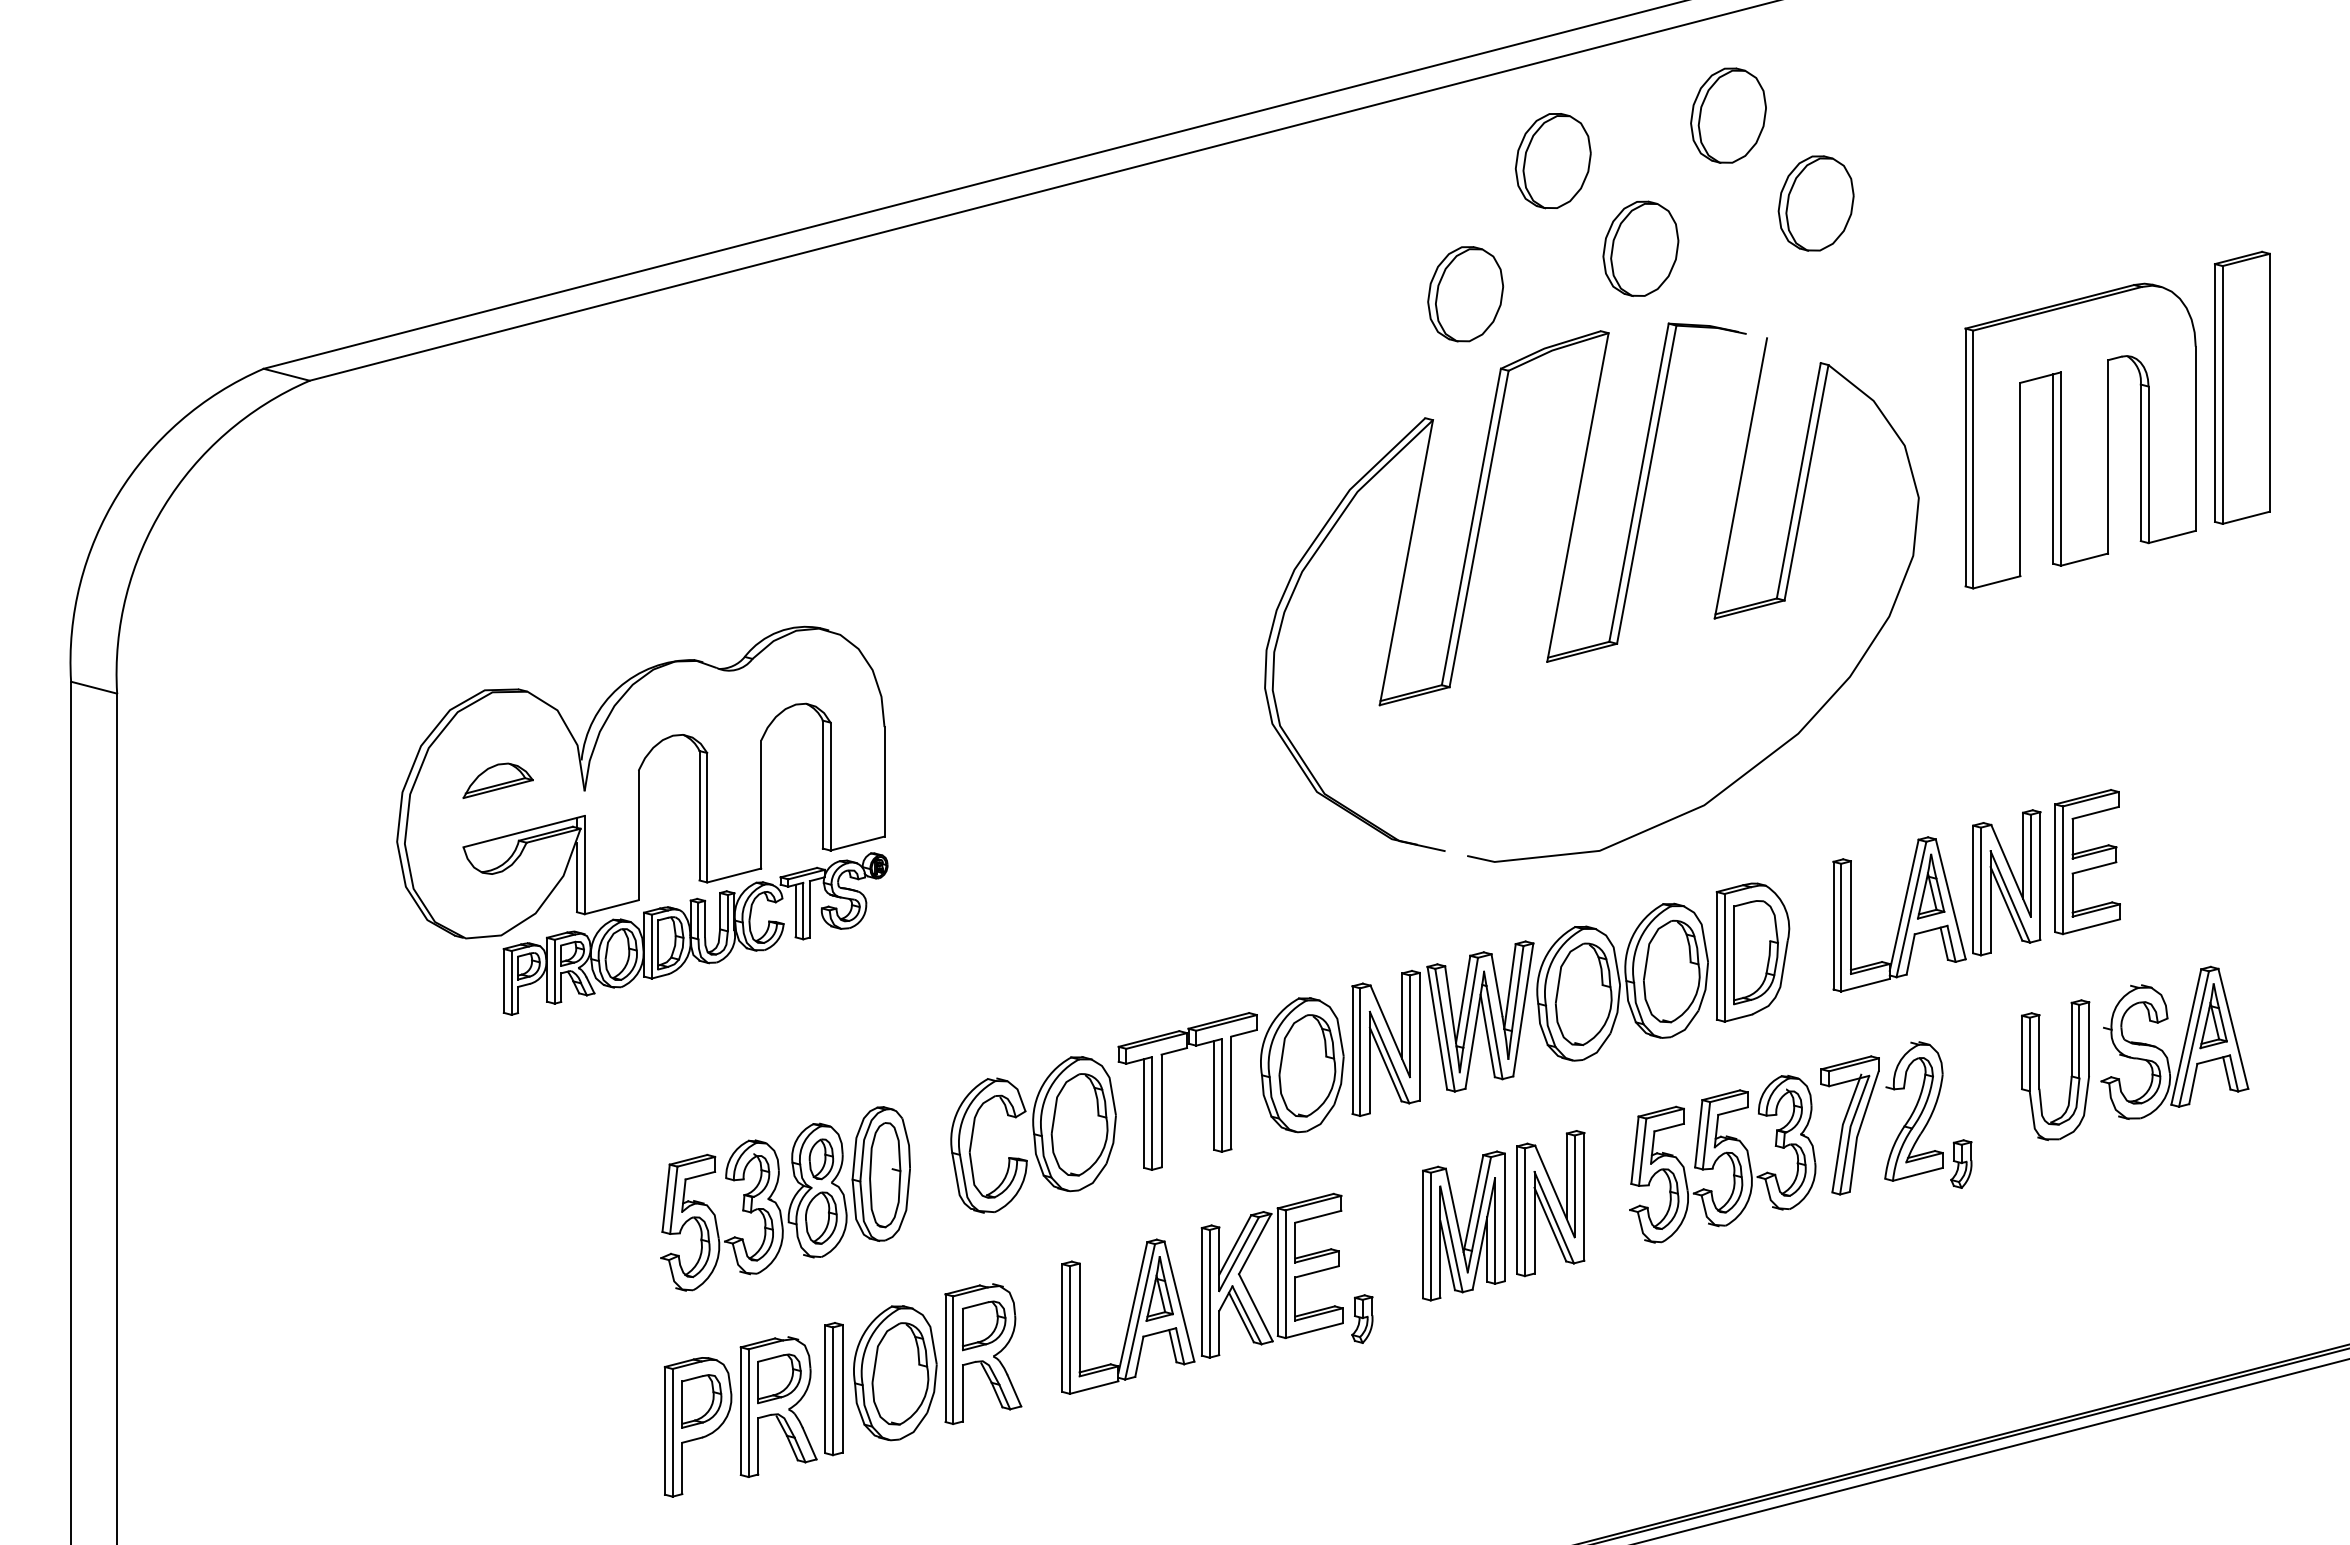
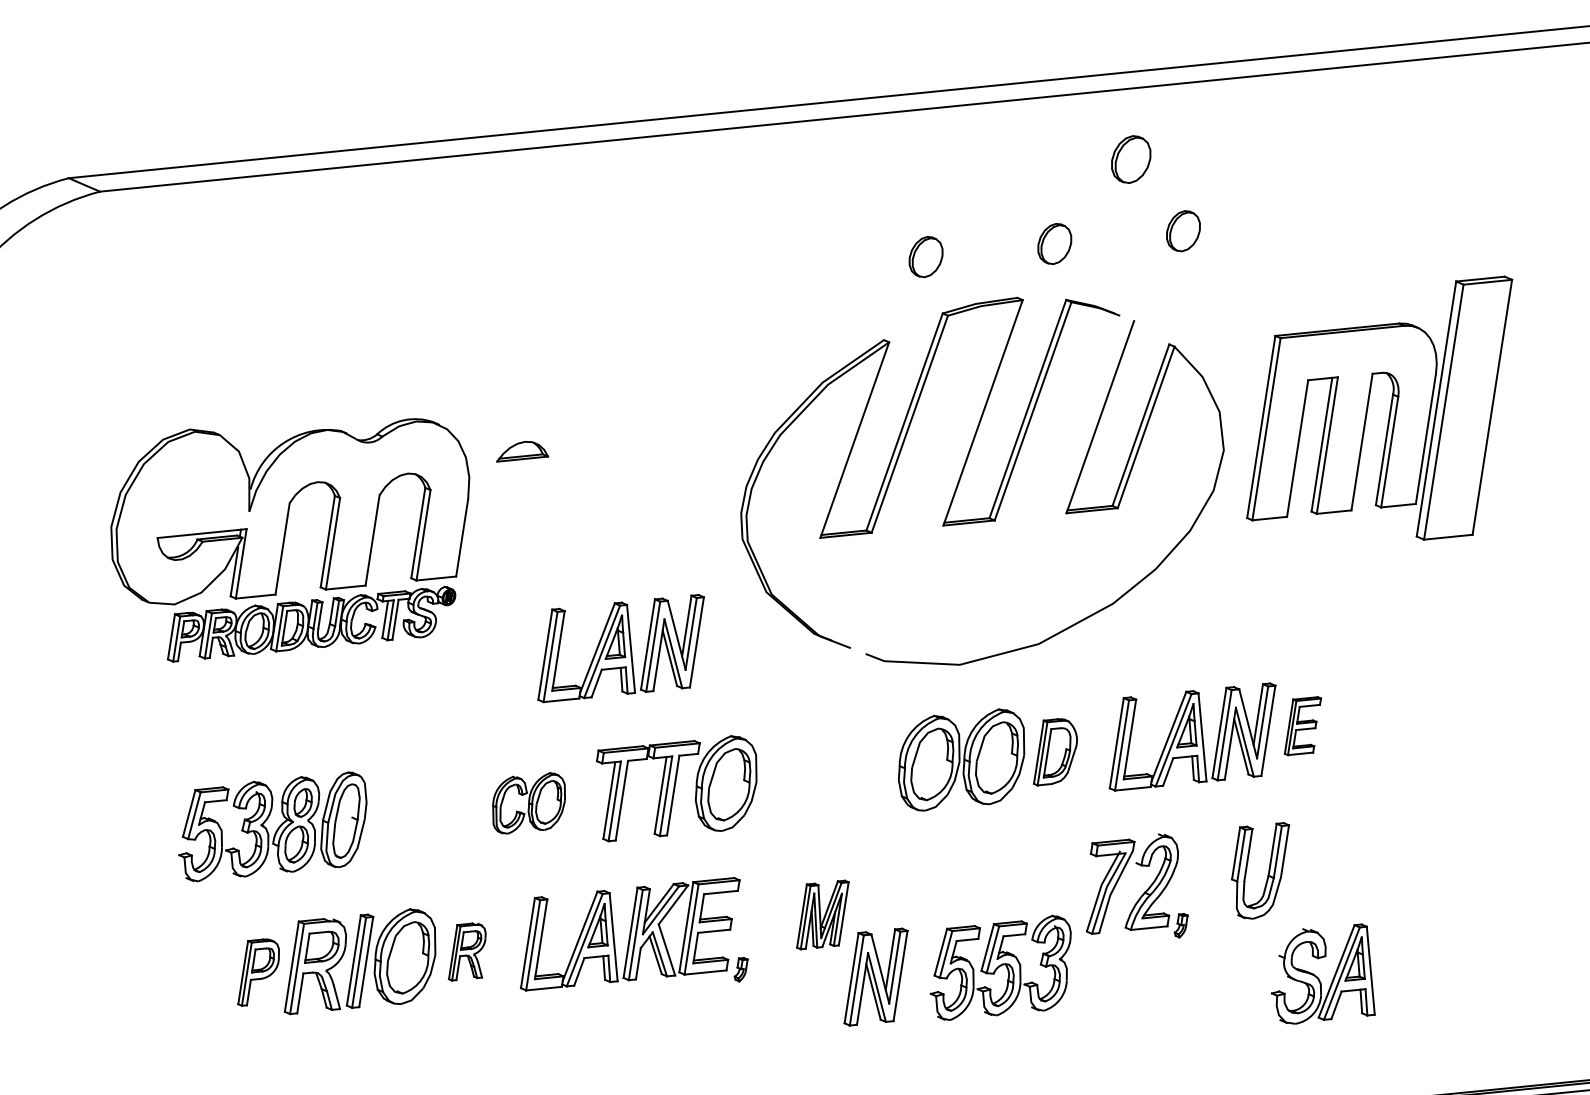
part: (1728, 115) -> (1131, 159), size x0.7
part: (1552, 161) -> (1001, 172), removed
part: (1815, 203) -> (1183, 231), size x0.6
part: (1640, 248) -> (1054, 243), size x0.6
part: (1465, 294) -> (925, 257), size x0.6
part: (2242, 387) -> (1464, 407), size x1.4
part: (497, 780) -> (523, 453), moved
part: (2087, 862) -> (1303, 726), size x0.6
part: (1127, 900) -> (620, 648), added
part: (1752, 952) -> (1056, 753), size x0.7
part: (1442, 1028) -> (829, 773), removed
part: (2183, 1044) -> (1333, 976), moved
part: (1033, 1134) -> (528, 803), size x0.6
part: (1722, 1159) -> (1001, 968), moved
part: (1961, 1163) -> (1181, 925), size x0.7
part: (791, 1200) -> (277, 828), moved
part: (1550, 1203) -> (875, 977), moved
part: (1463, 1225) -> (822, 914), size x0.7
part: (1362, 1318) -> (741, 969), size x0.7
part: (983, 1353) -> (469, 952), size x0.6
part: (697, 1427) -> (259, 973), size x0.7

